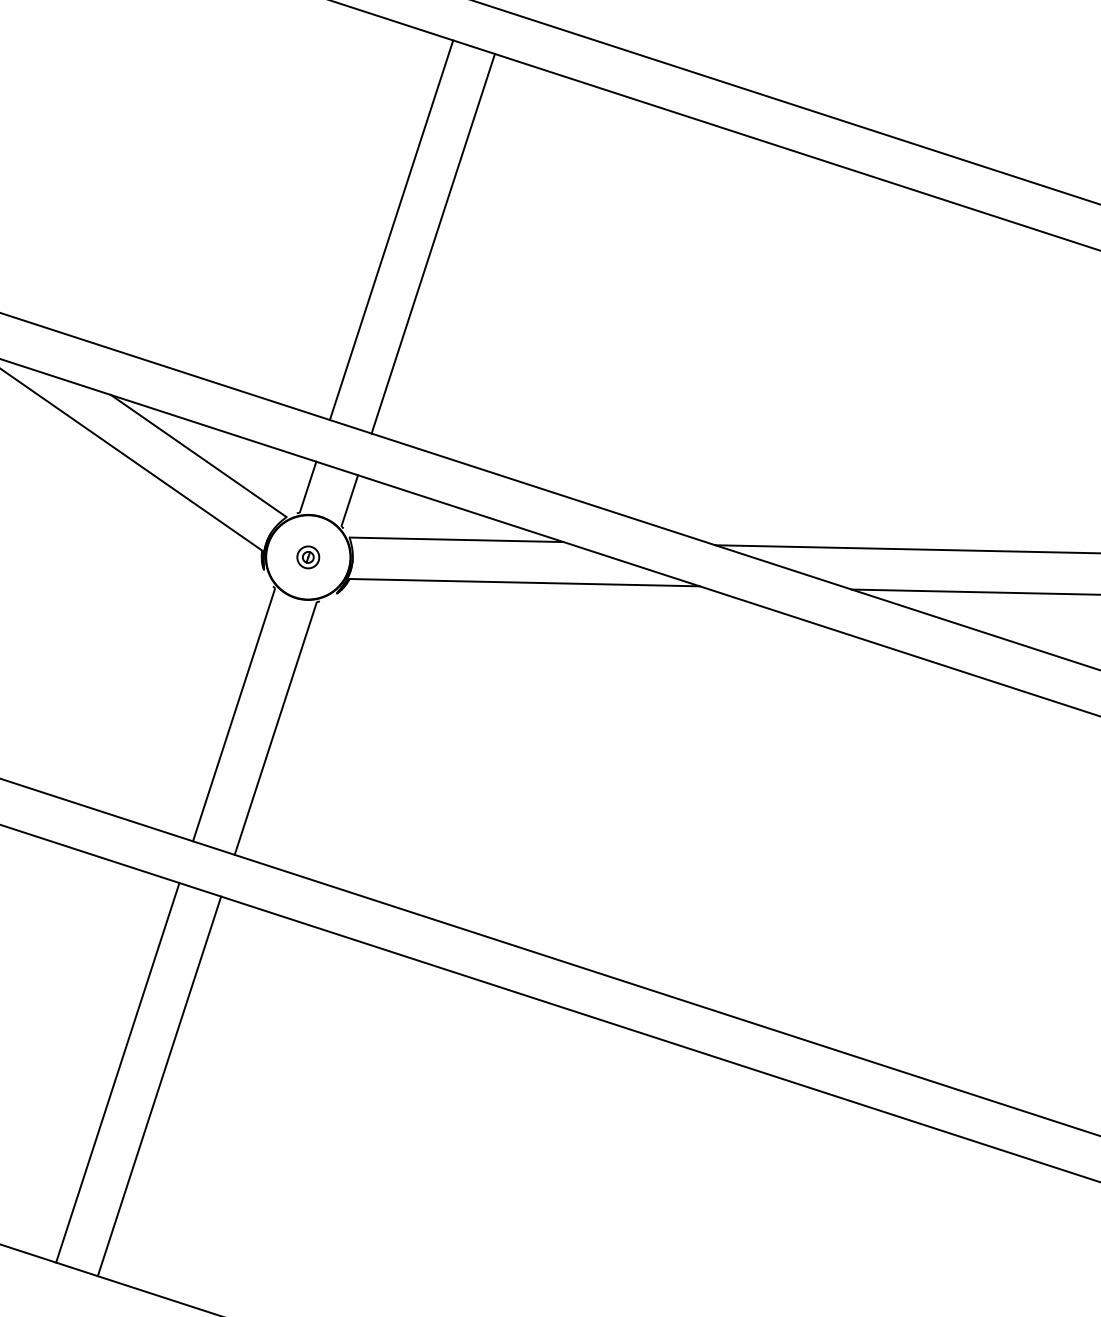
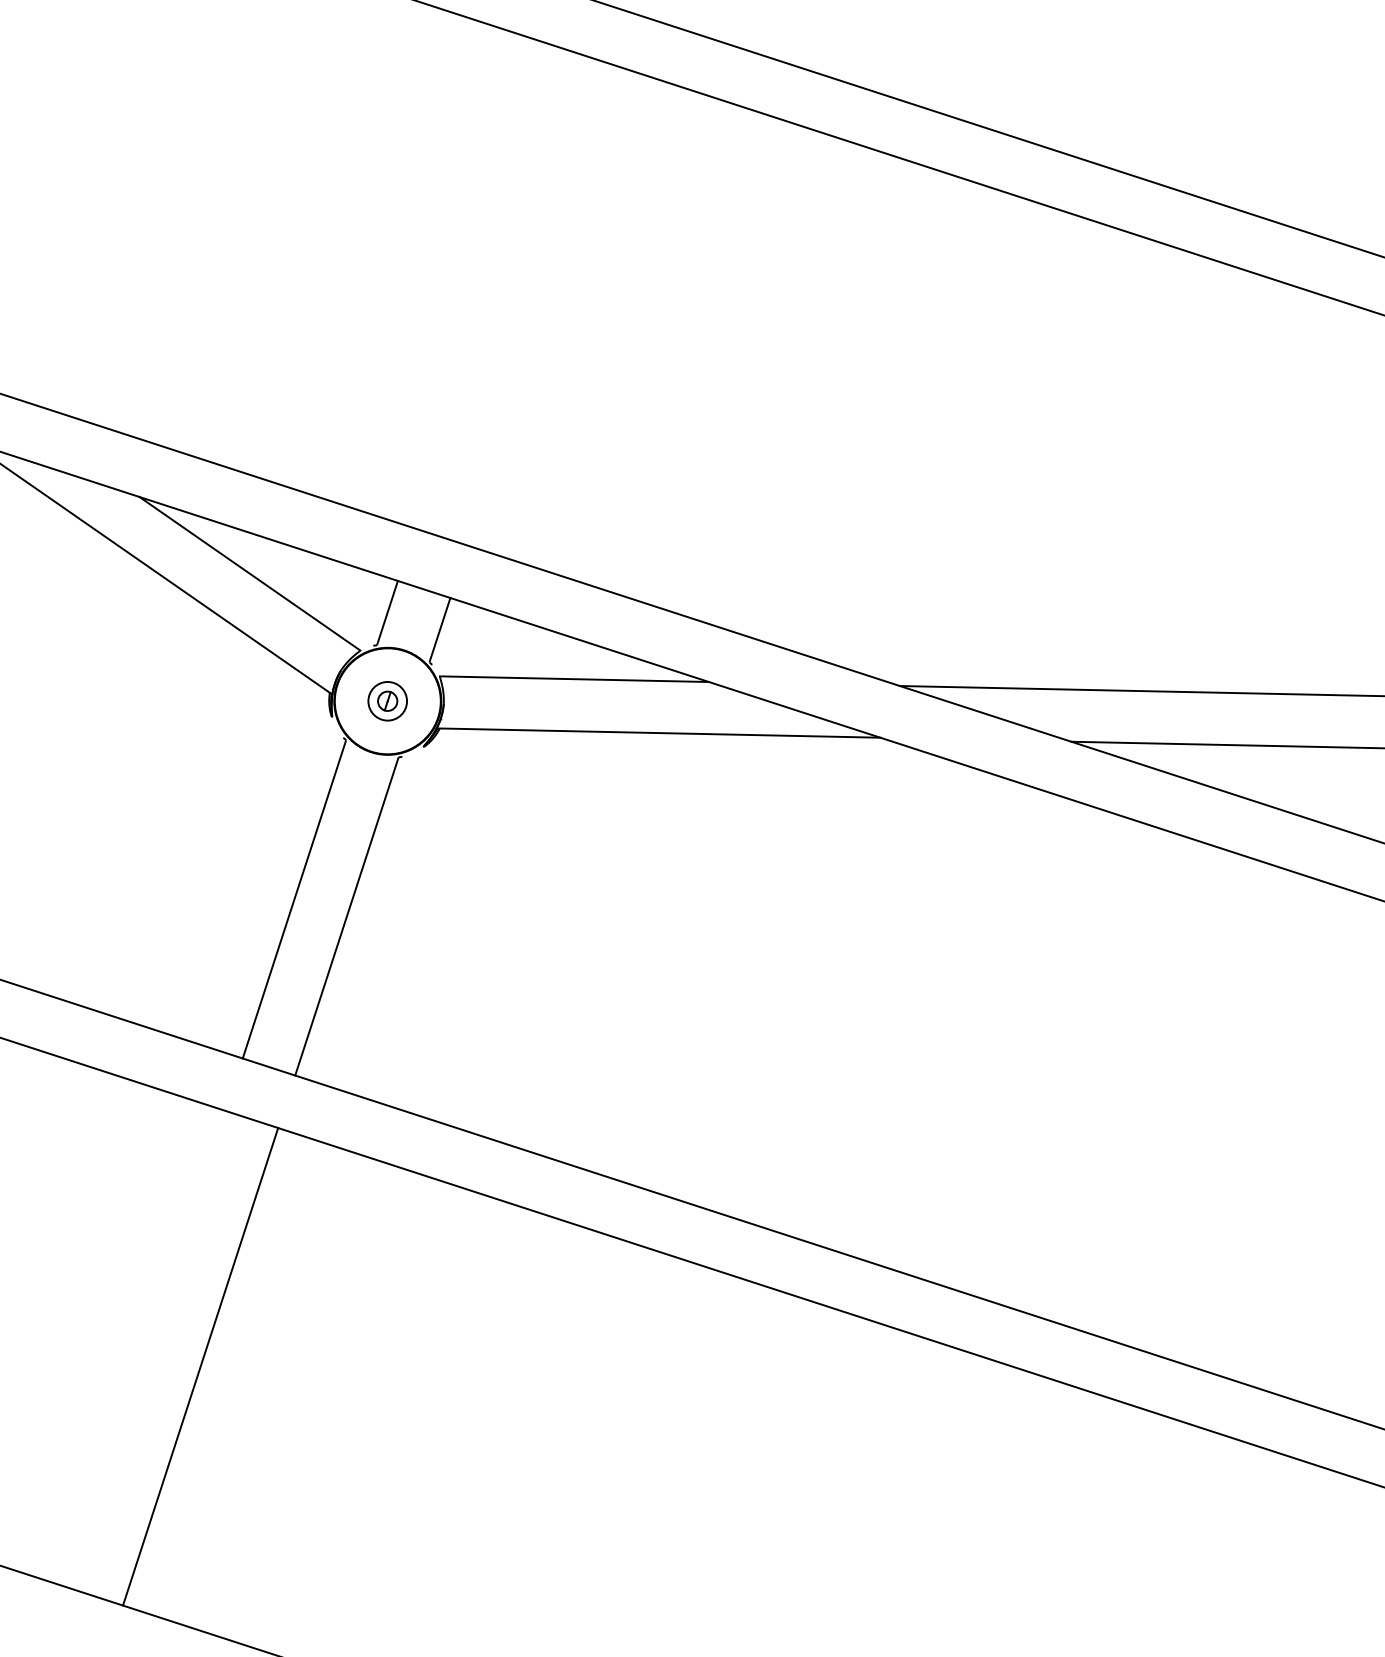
line: (391, 230) -> (492, 290), removed
line: (432, 243) -> (544, 306), removed
part: (308, 557) -> (388, 701), size x1.4
line: (117, 1072) -> (147, 1349), removed

